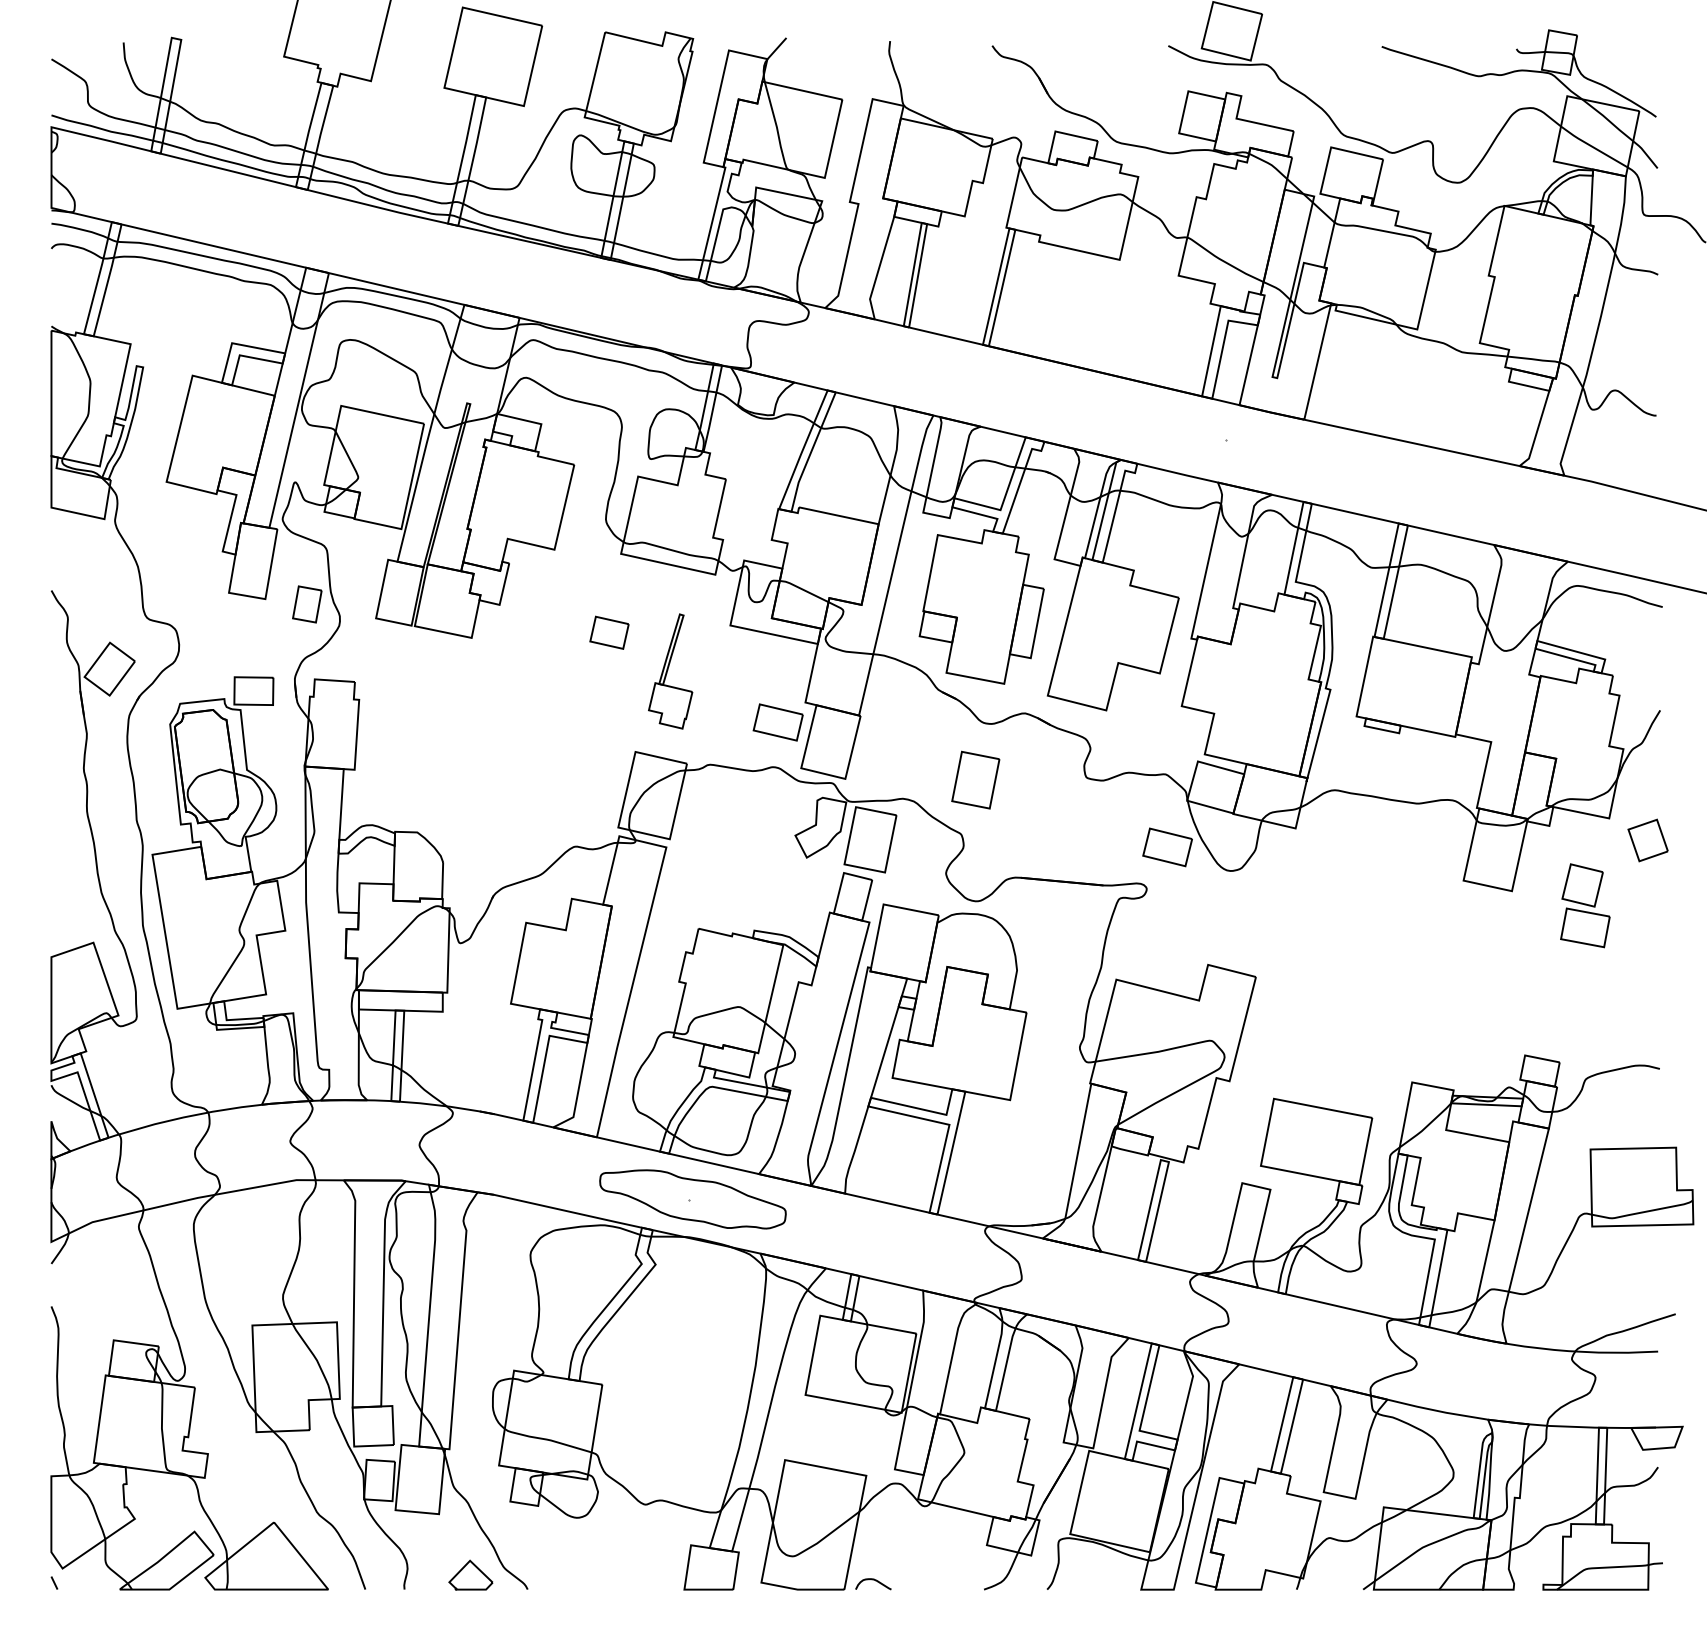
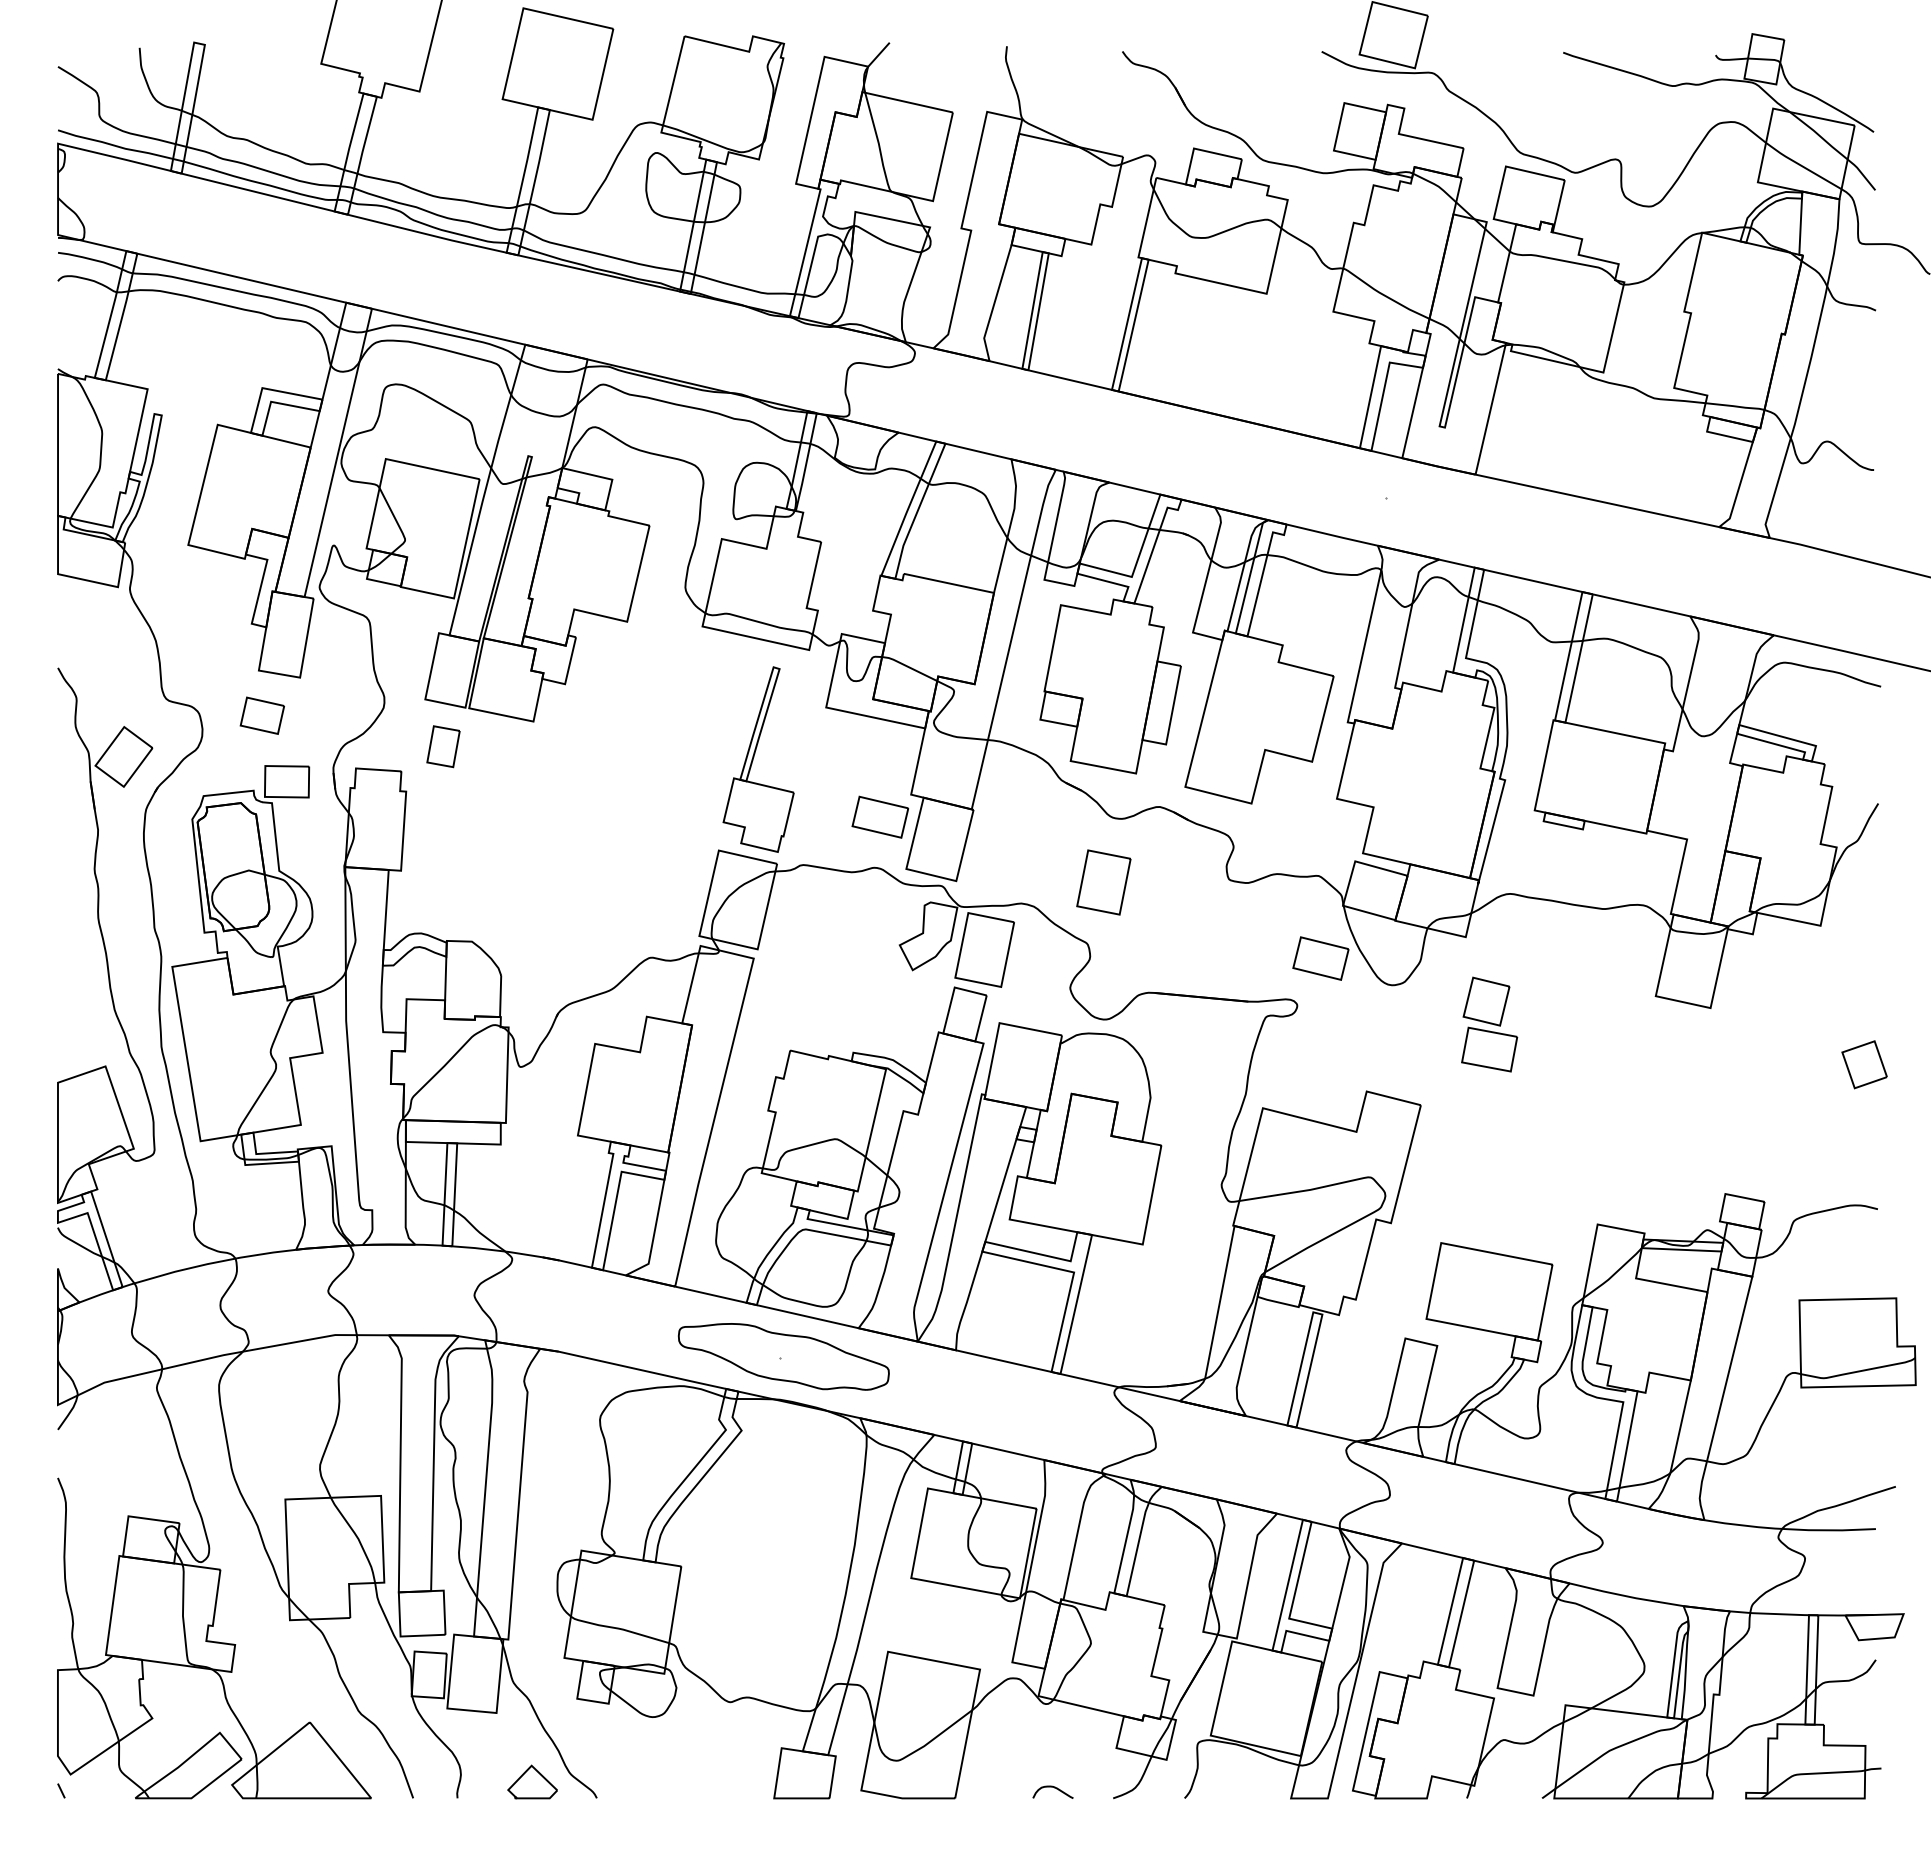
part: (307, 604) -> (443, 746), moved
part: (608, 632) -> (261, 715), moved
part: (670, 671) -> (758, 759), size x1.43
part: (1648, 840) -> (1864, 1064), moved
part: (1585, 905) -> (1489, 1024), moved
curve: (874, 1580) -> (1054, 1788), moved

